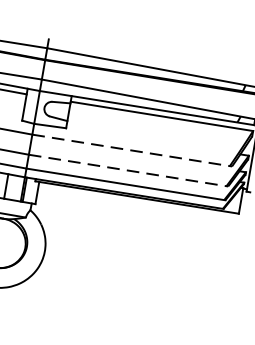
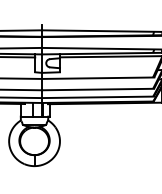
line: (132, 151) -> (98, 78), dashed -> solid
line: (129, 170) -> (98, 89), dashed -> solid

